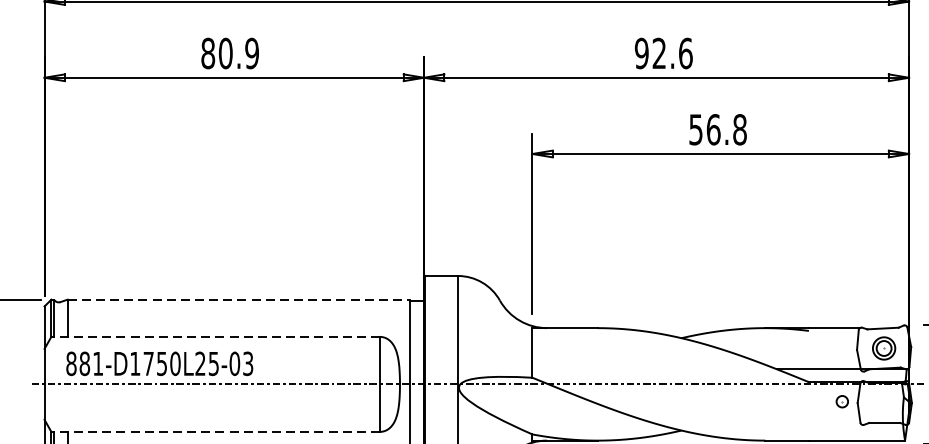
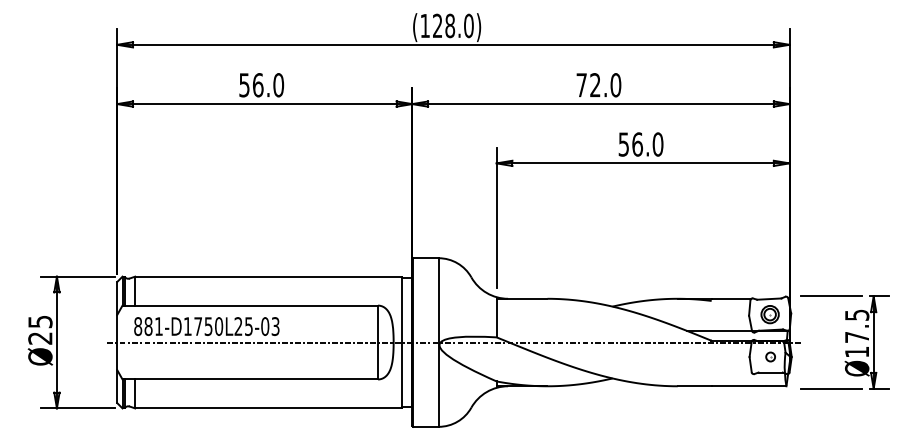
text: (230, 53) -> (261, 85), 80.9 -> 56.0
text: (663, 53) -> (598, 85), 92.6 -> 72.0
text: (739, 129) -> (657, 144), 56.8 -> 56.0
line: (240, 299) -> (269, 276), dashed -> solid
line: (215, 336) -> (250, 305), dashed -> solid
part: (842, 401) -> (770, 356), moved
line: (215, 431) -> (250, 379), dashed -> solid

